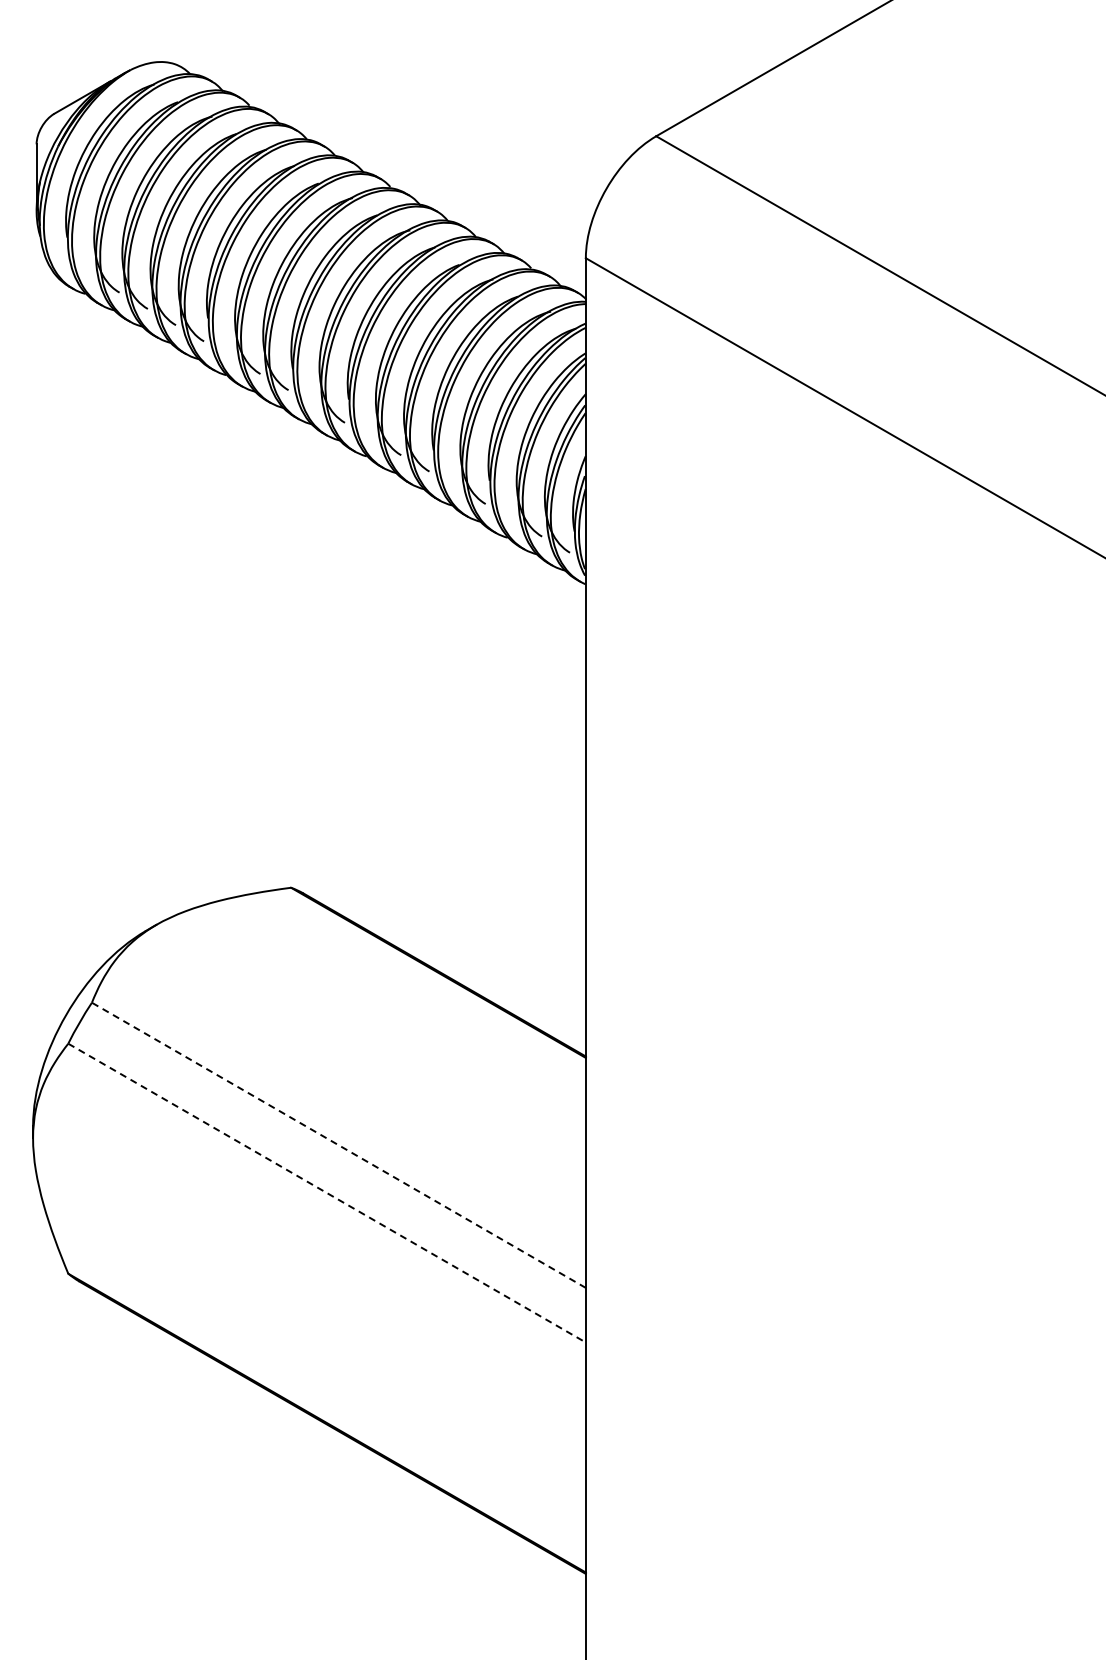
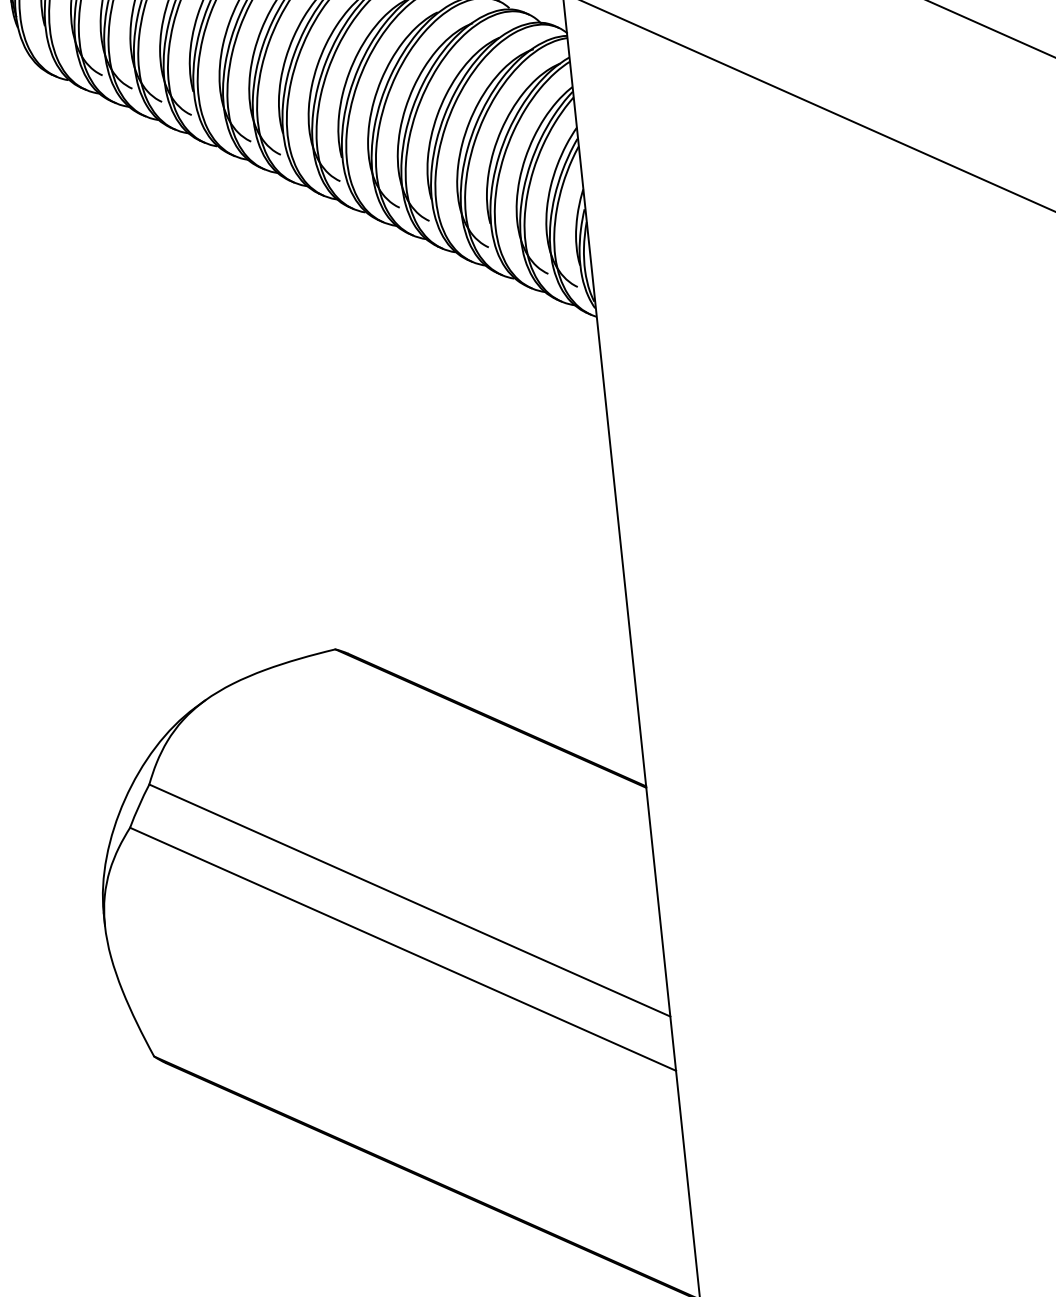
line: (338, 1145) -> (409, 900), dashed -> solid
line: (327, 1193) -> (403, 949), dashed -> solid

